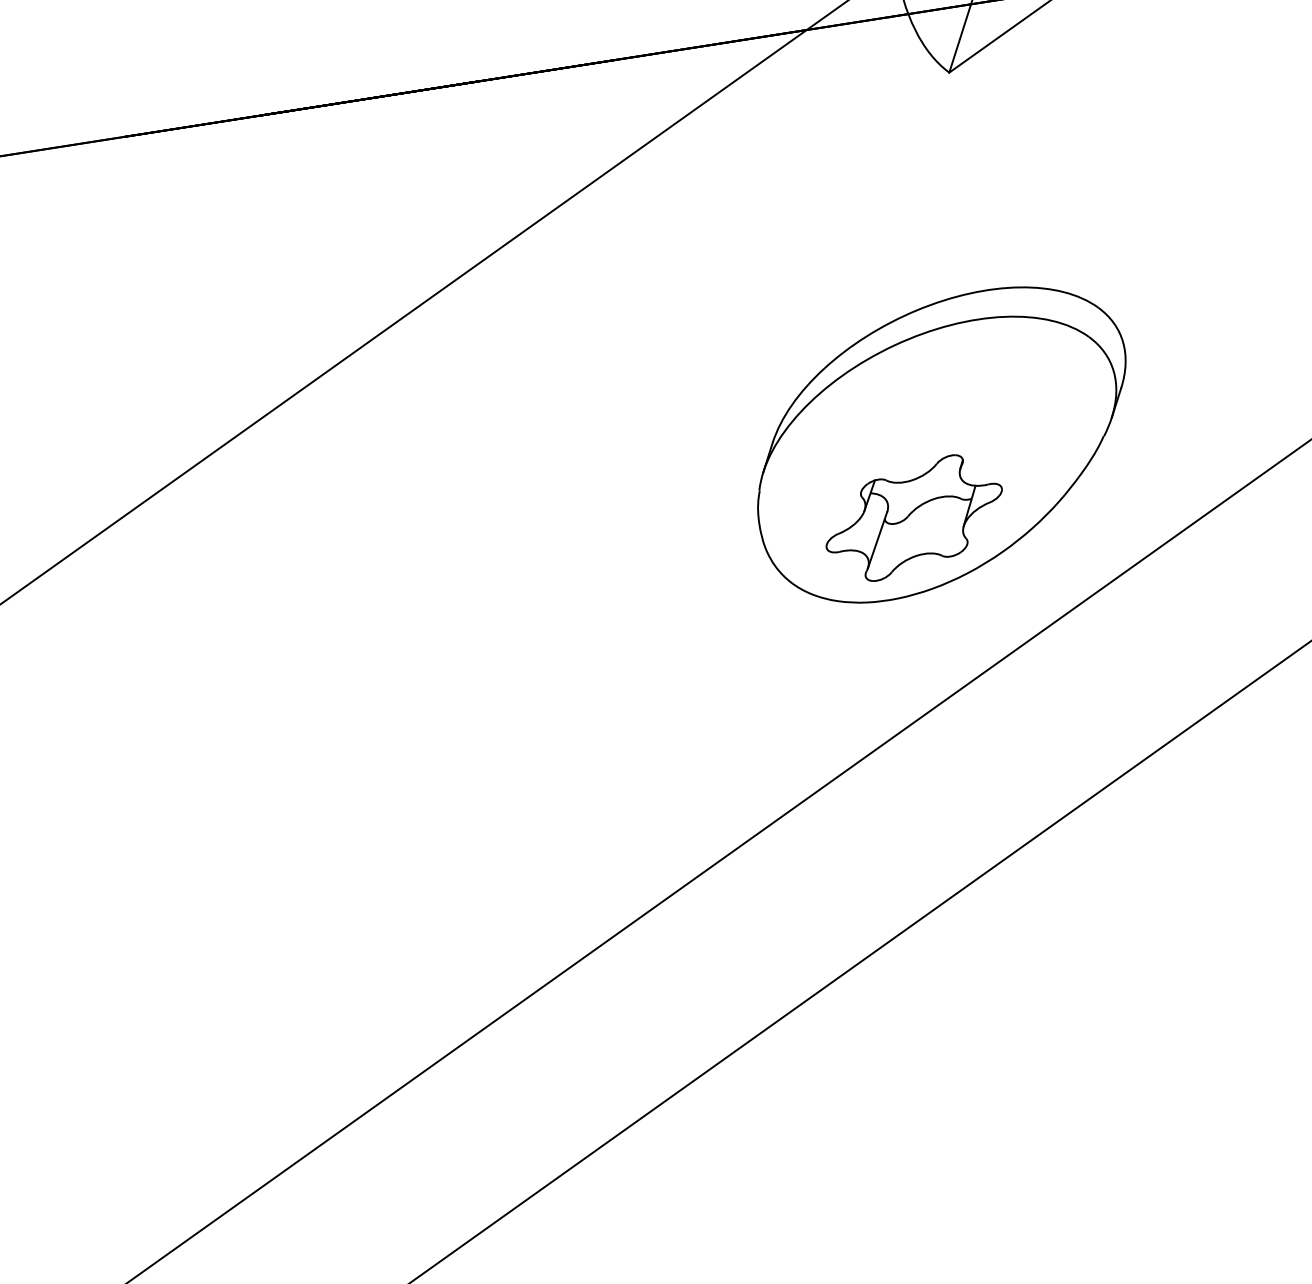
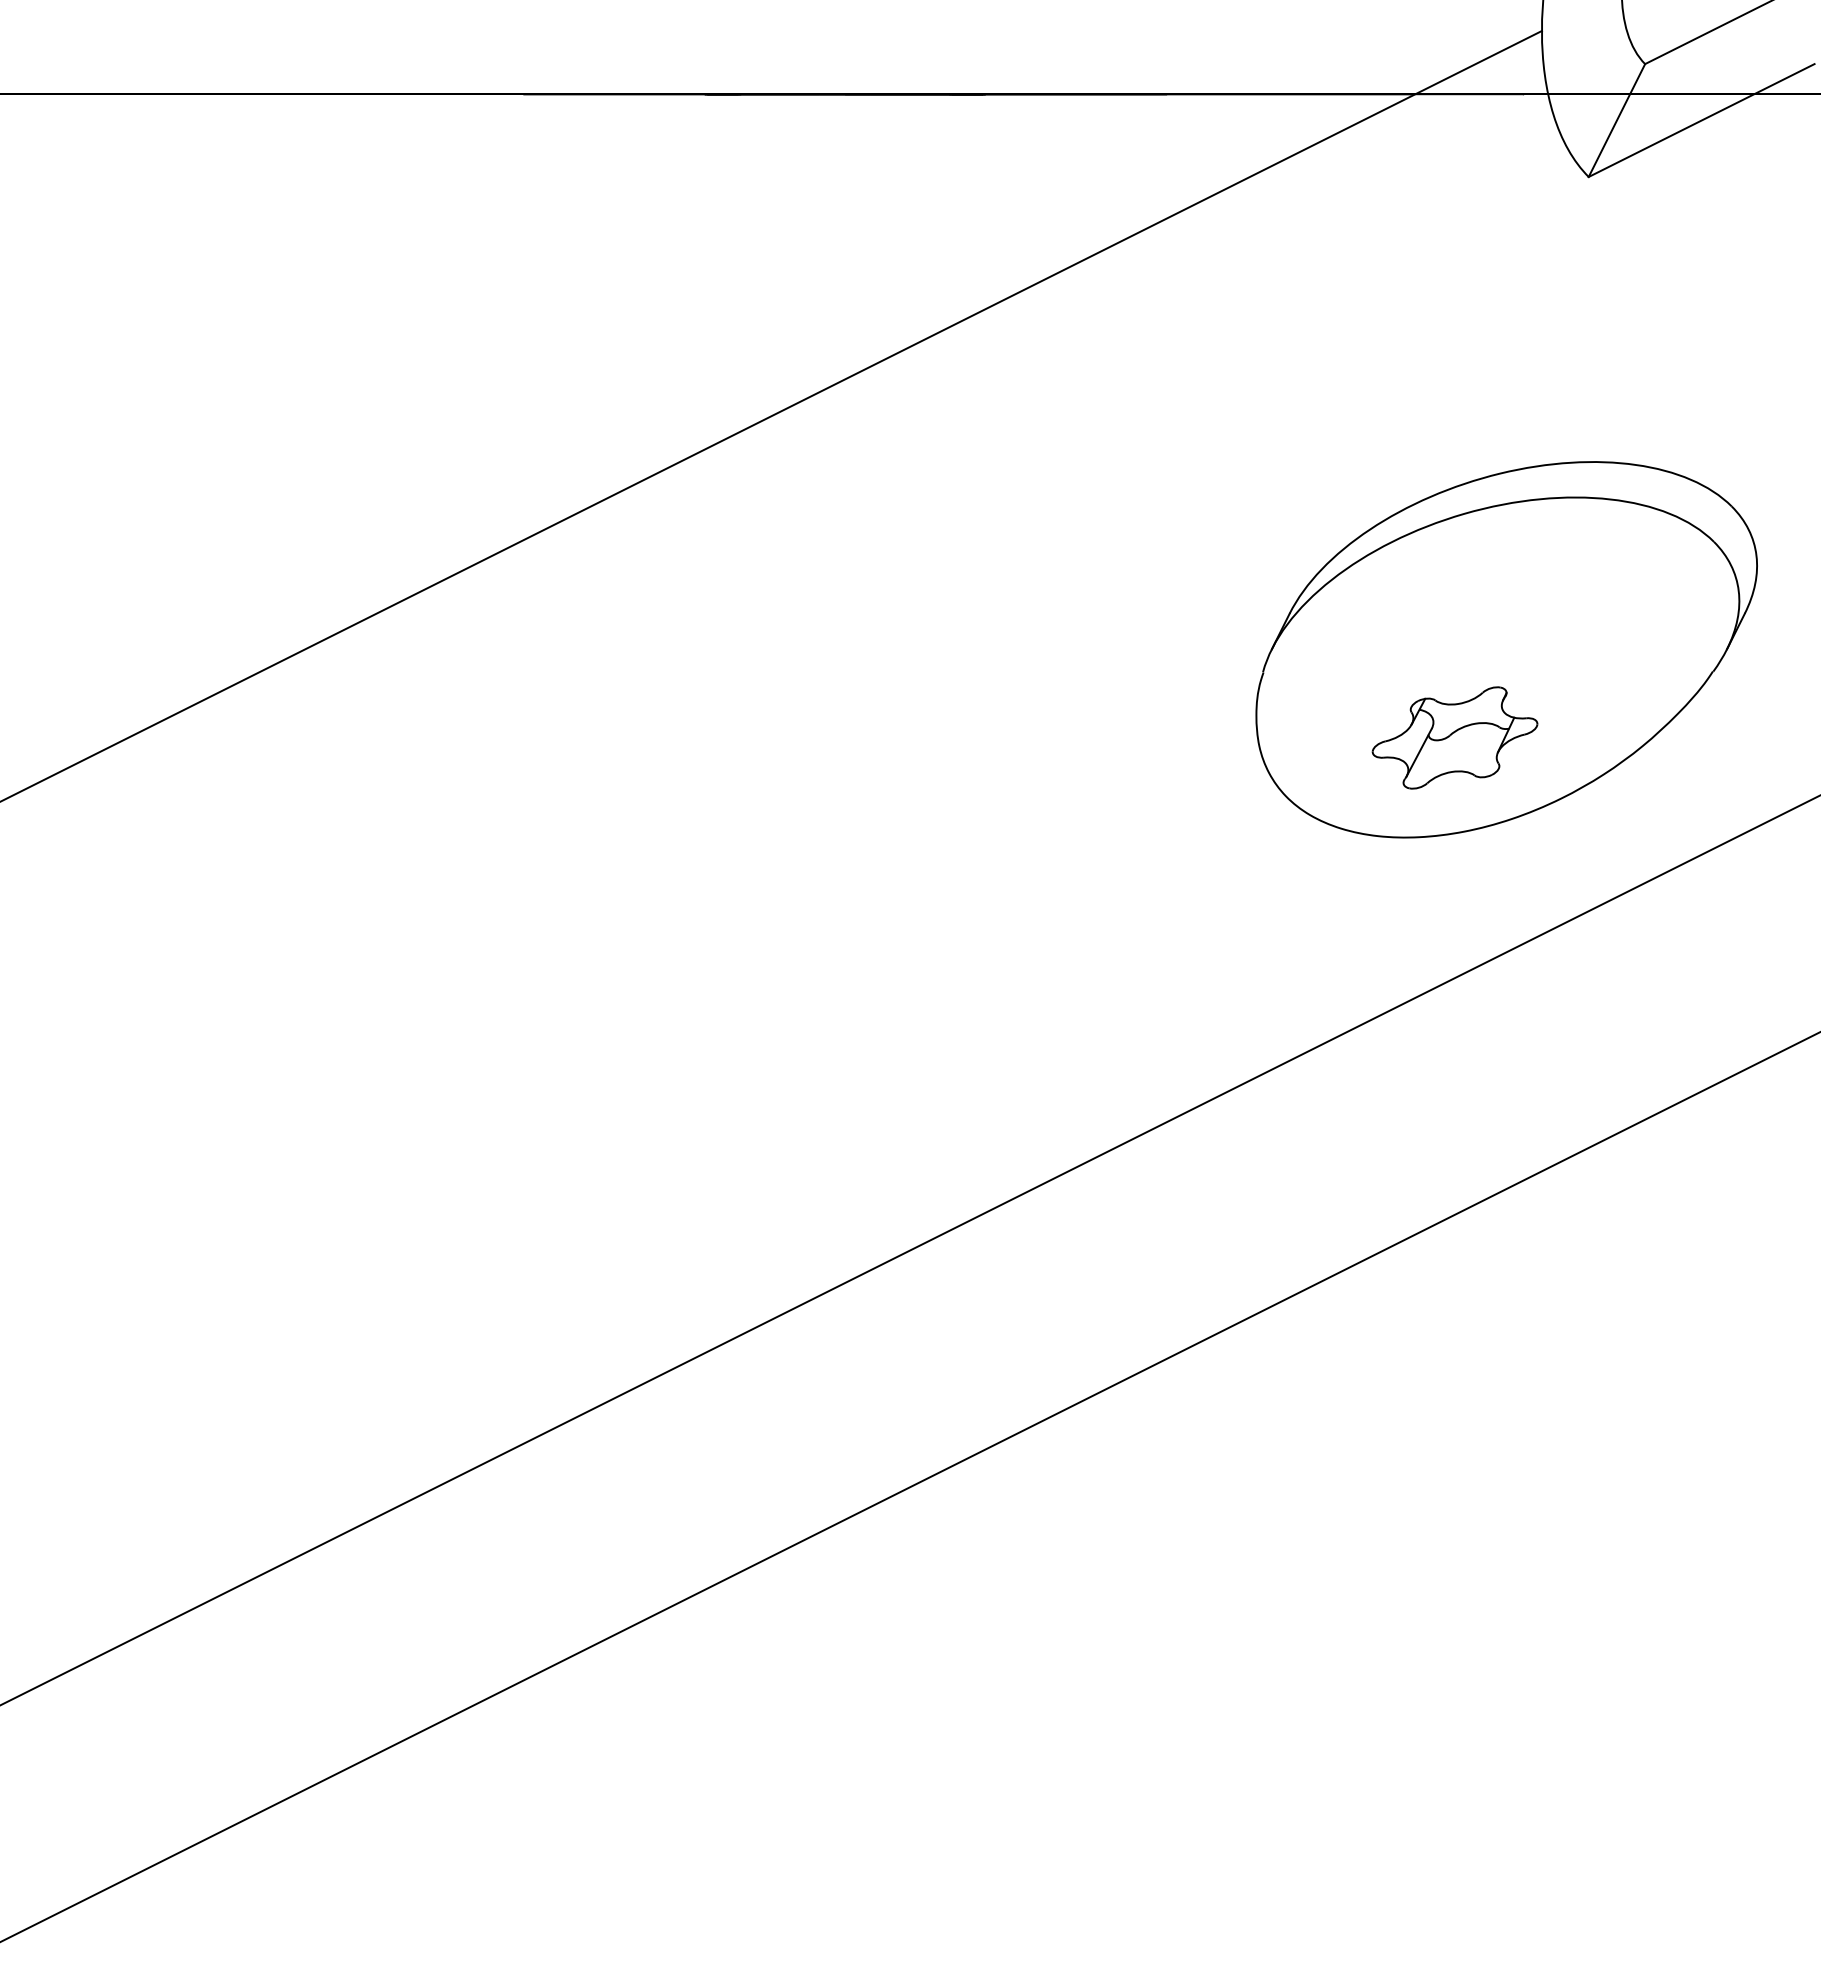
part: (913, 517) -> (1454, 737), size x0.7

